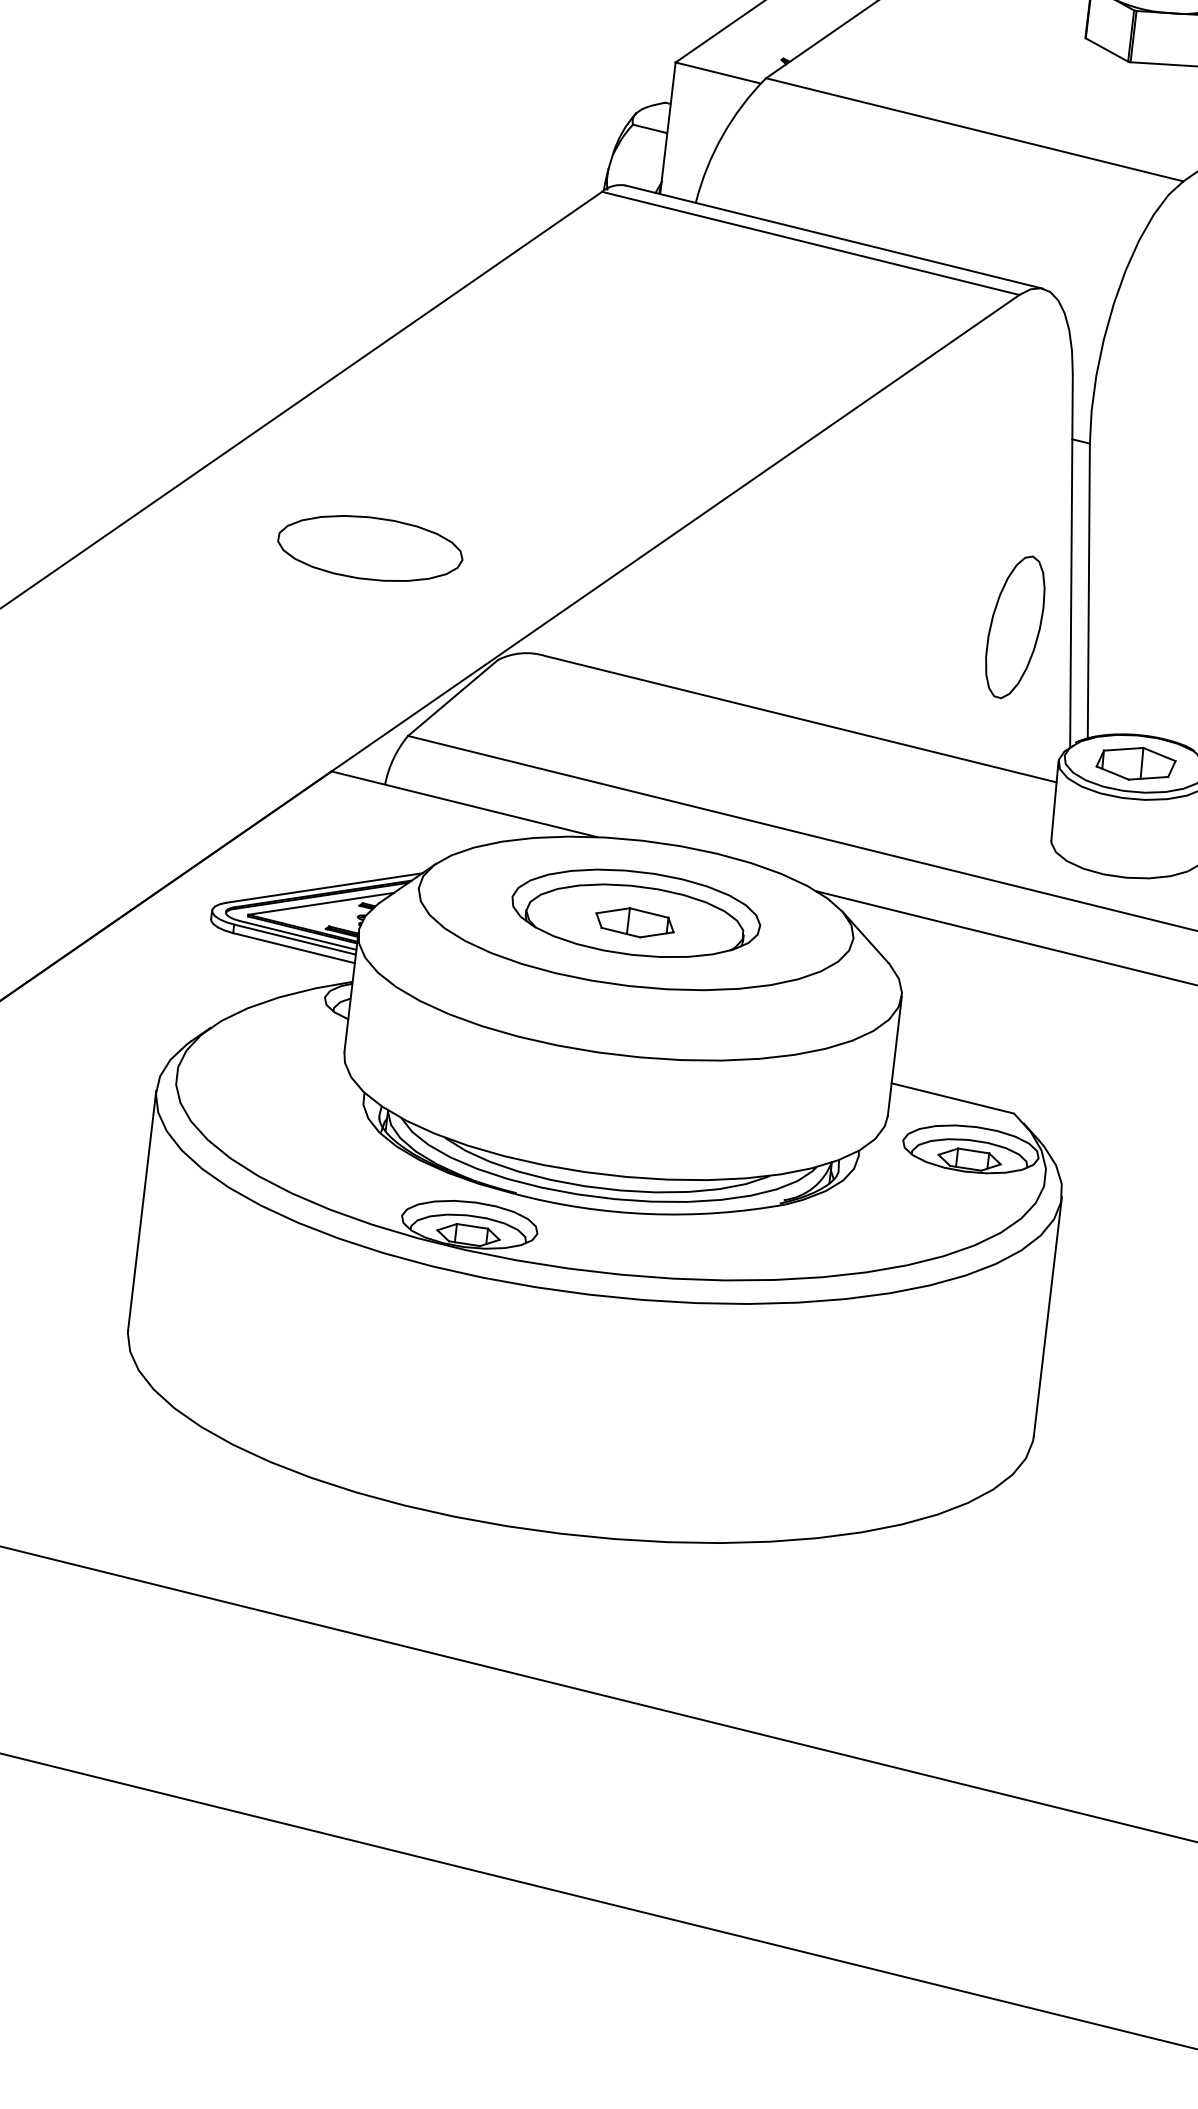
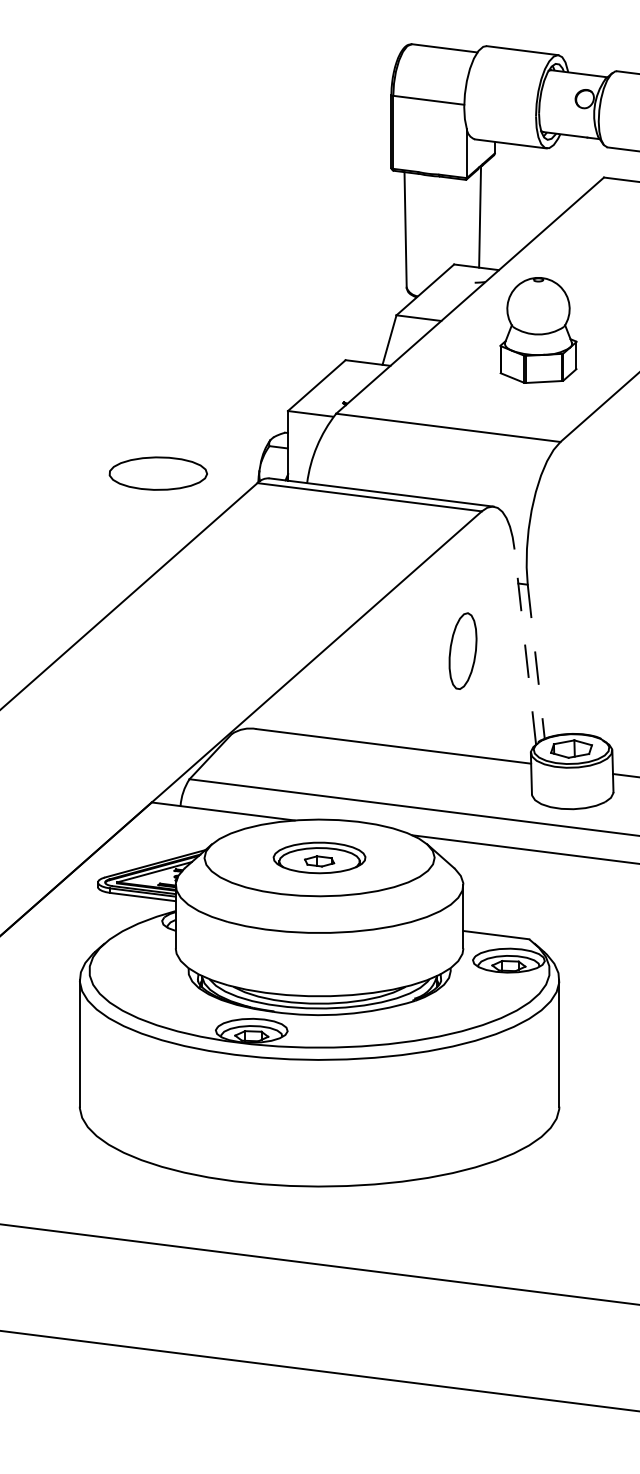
part: (368, 548) -> (157, 473), moved
line: (1071, 559) -> (525, 646), solid -> dashed
line: (1089, 590) -> (536, 661), solid -> dashed
part: (1014, 625) -> (462, 650), moved
part: (636, 912) -> (319, 857), size x0.7

